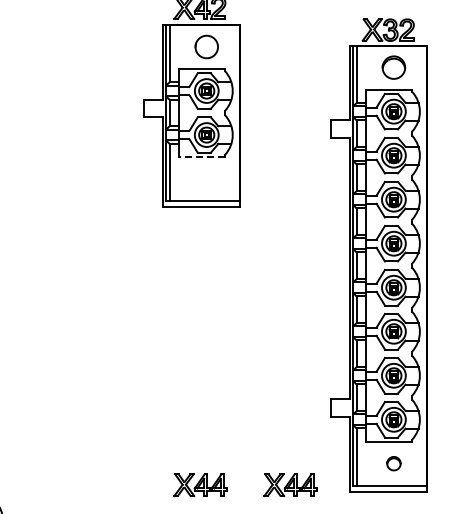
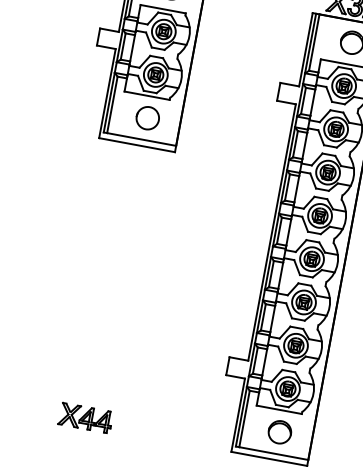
line: (202, 157) -> (147, 96), dashed -> solid
part: (206, 178) -> (147, 117), added
part: (393, 463) -> (279, 431), size x1.67
part: (290, 485) -> (174, 434), removed

